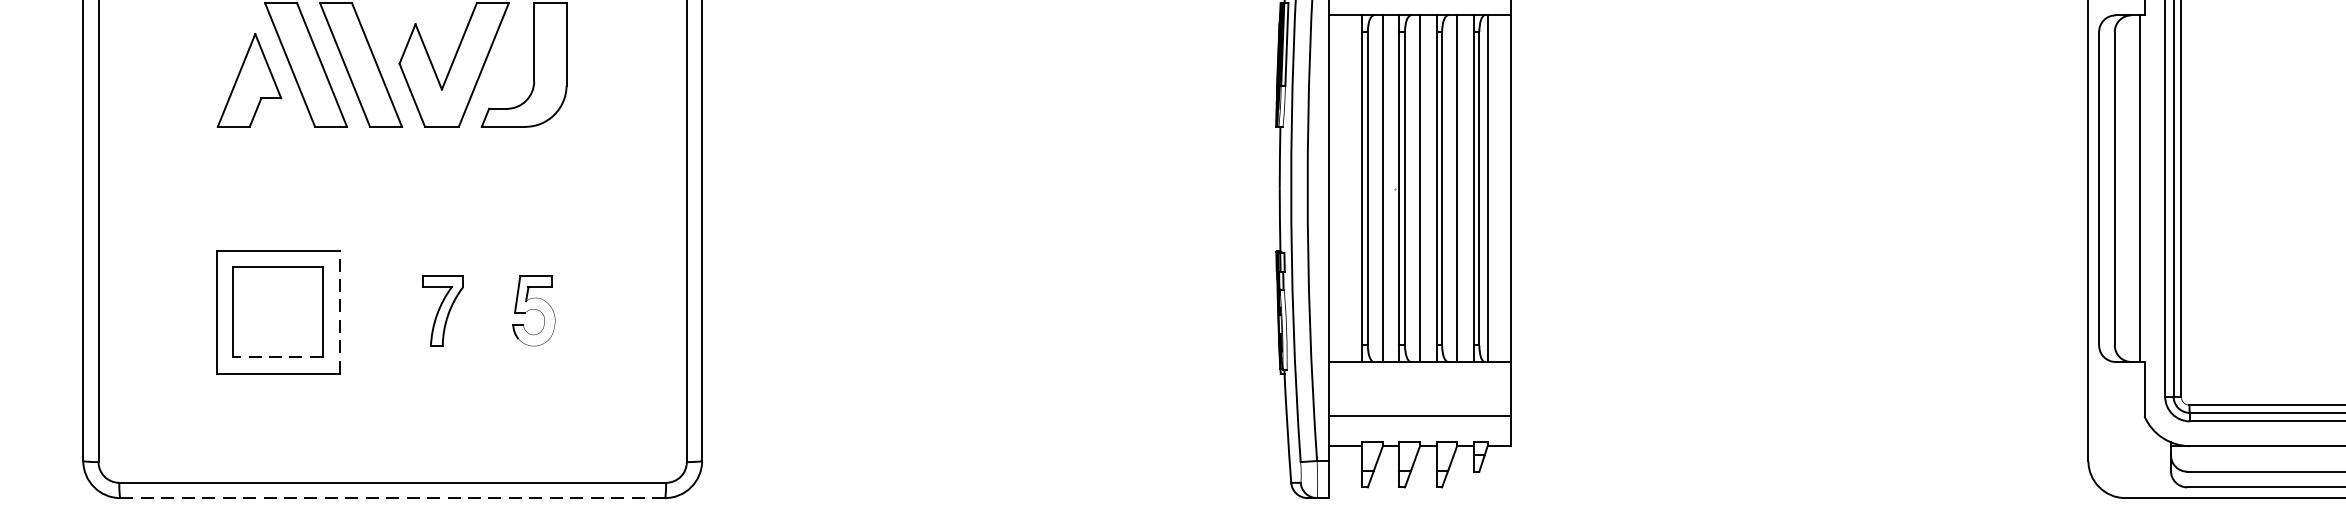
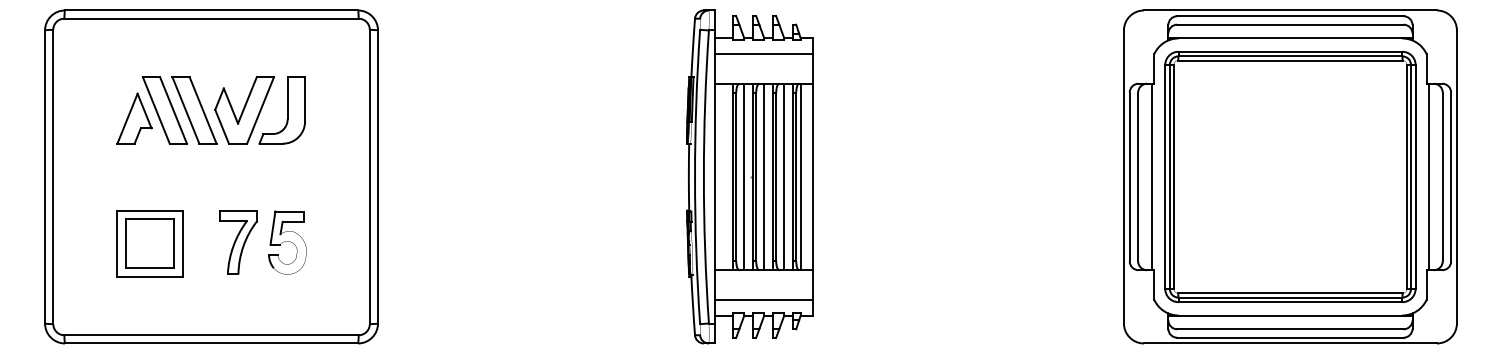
part: (442, 310) -> (238, 242), size x1.67
part: (533, 310) -> (287, 242), size x1.67
line: (340, 312) -> (183, 243), dashed -> solid
line: (277, 356) -> (149, 267), dashed -> solid
line: (392, 498) -> (211, 343), dashed -> solid

